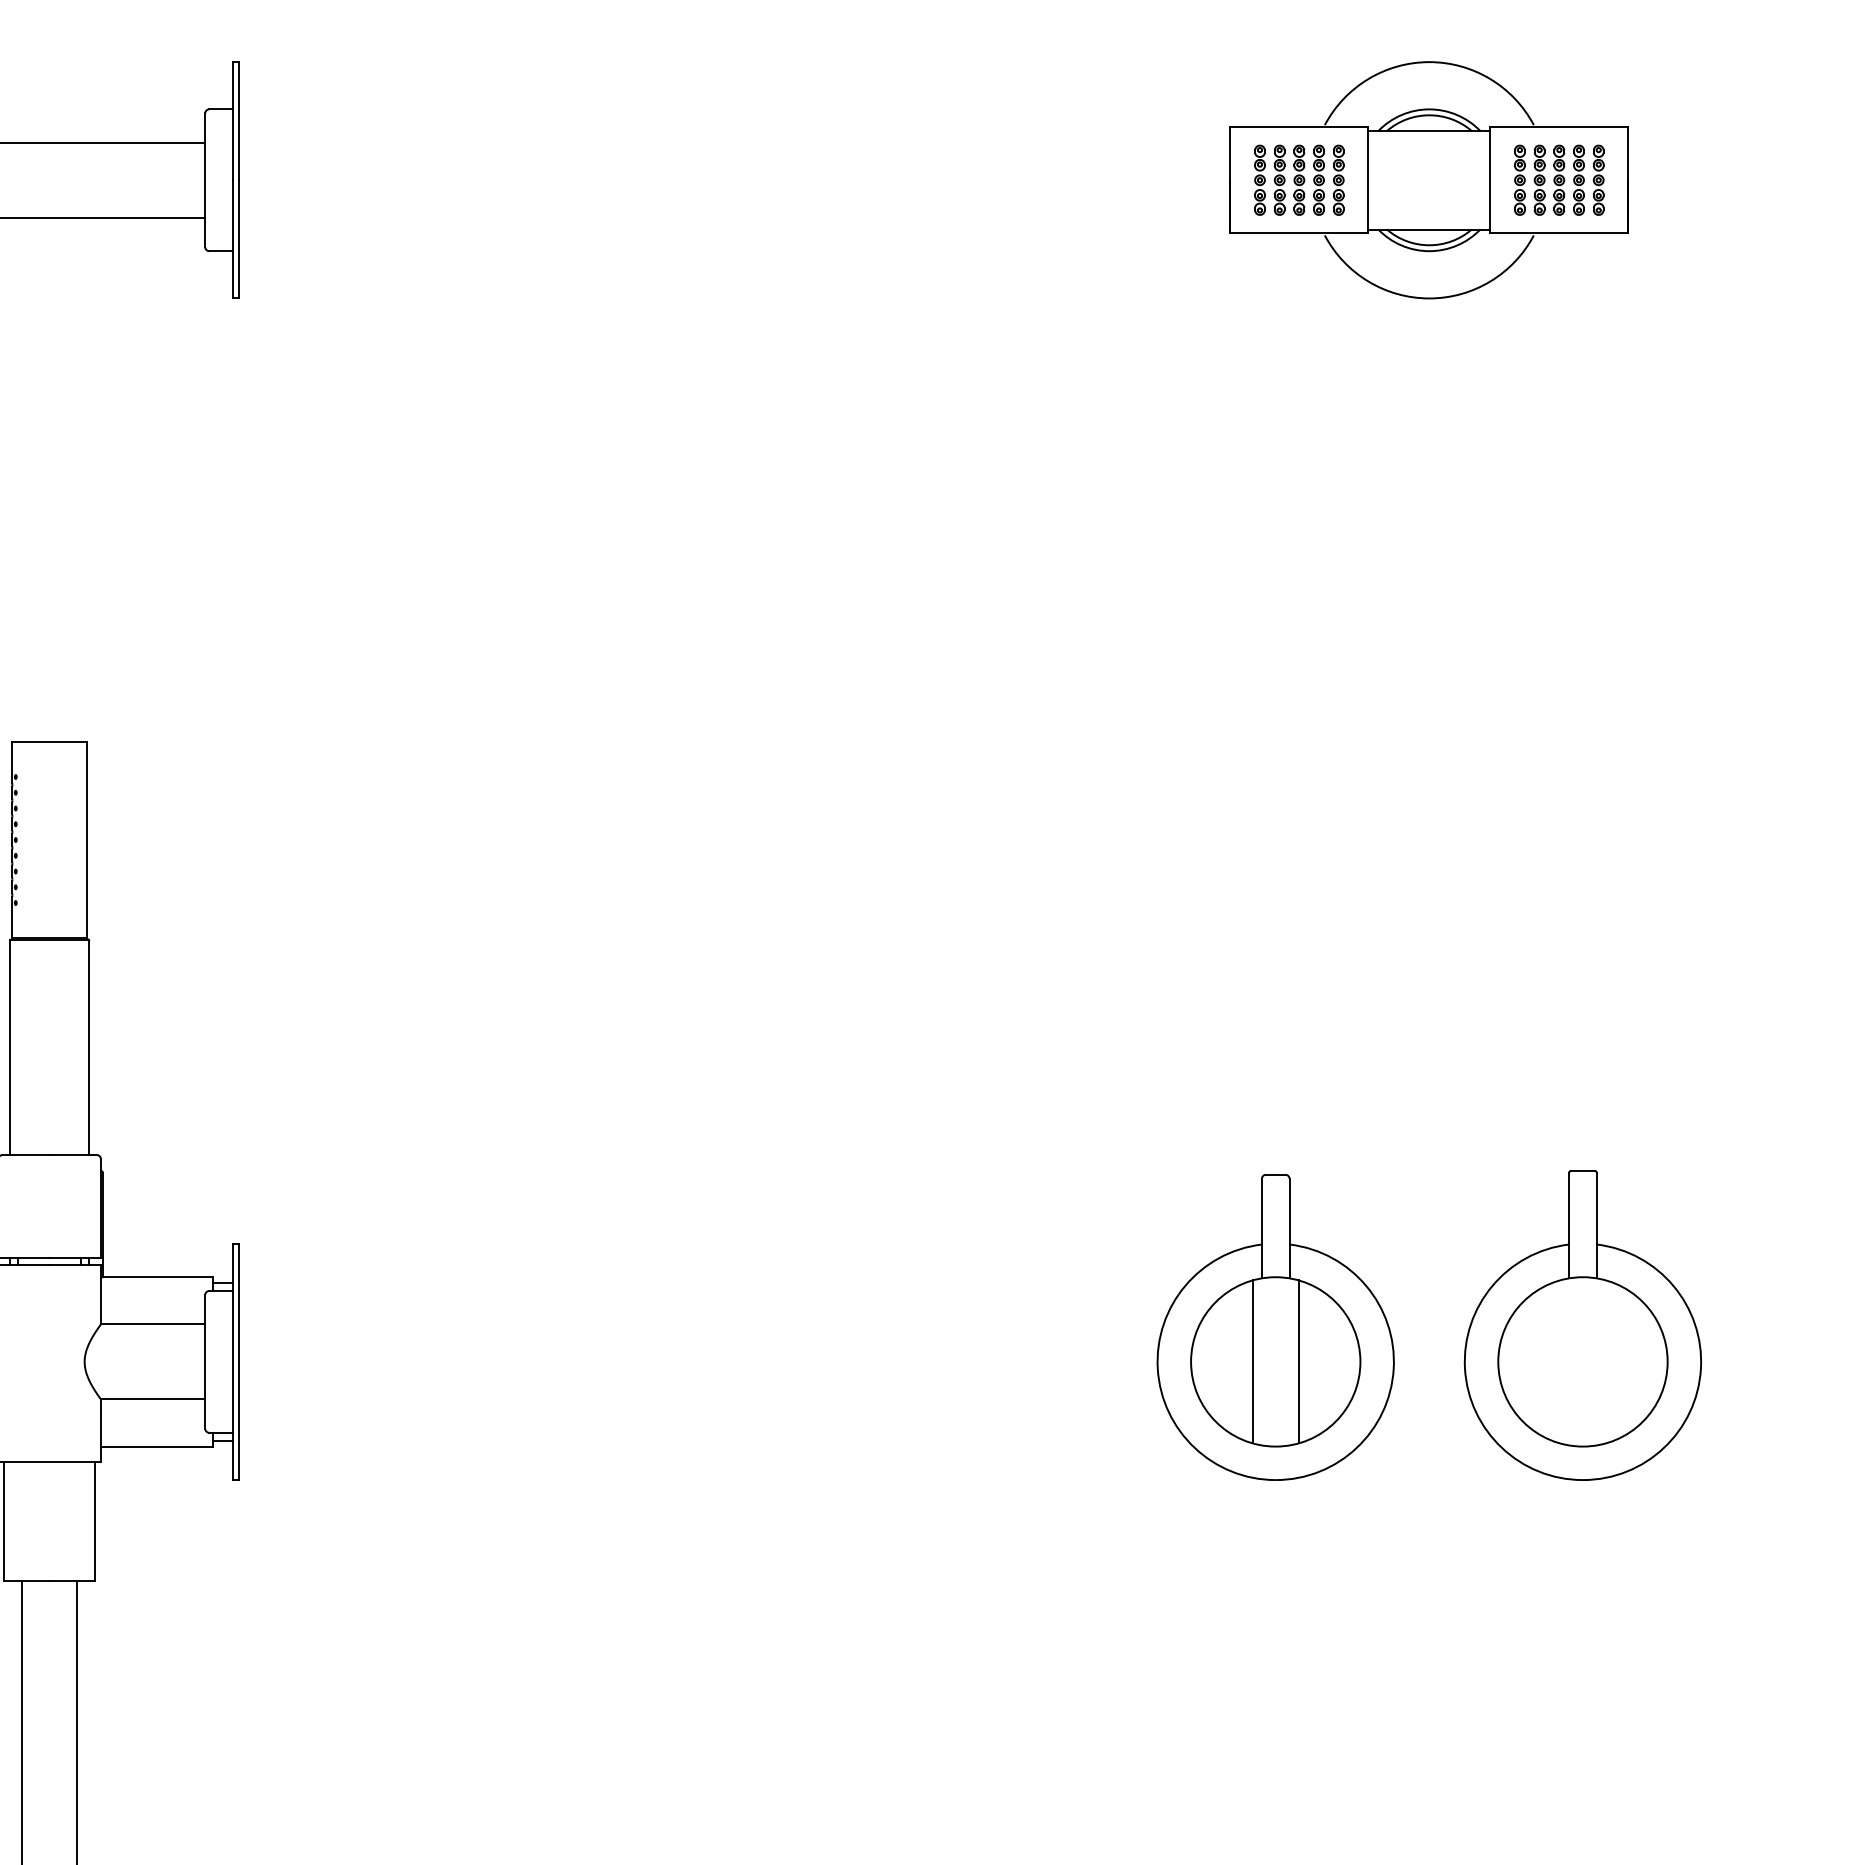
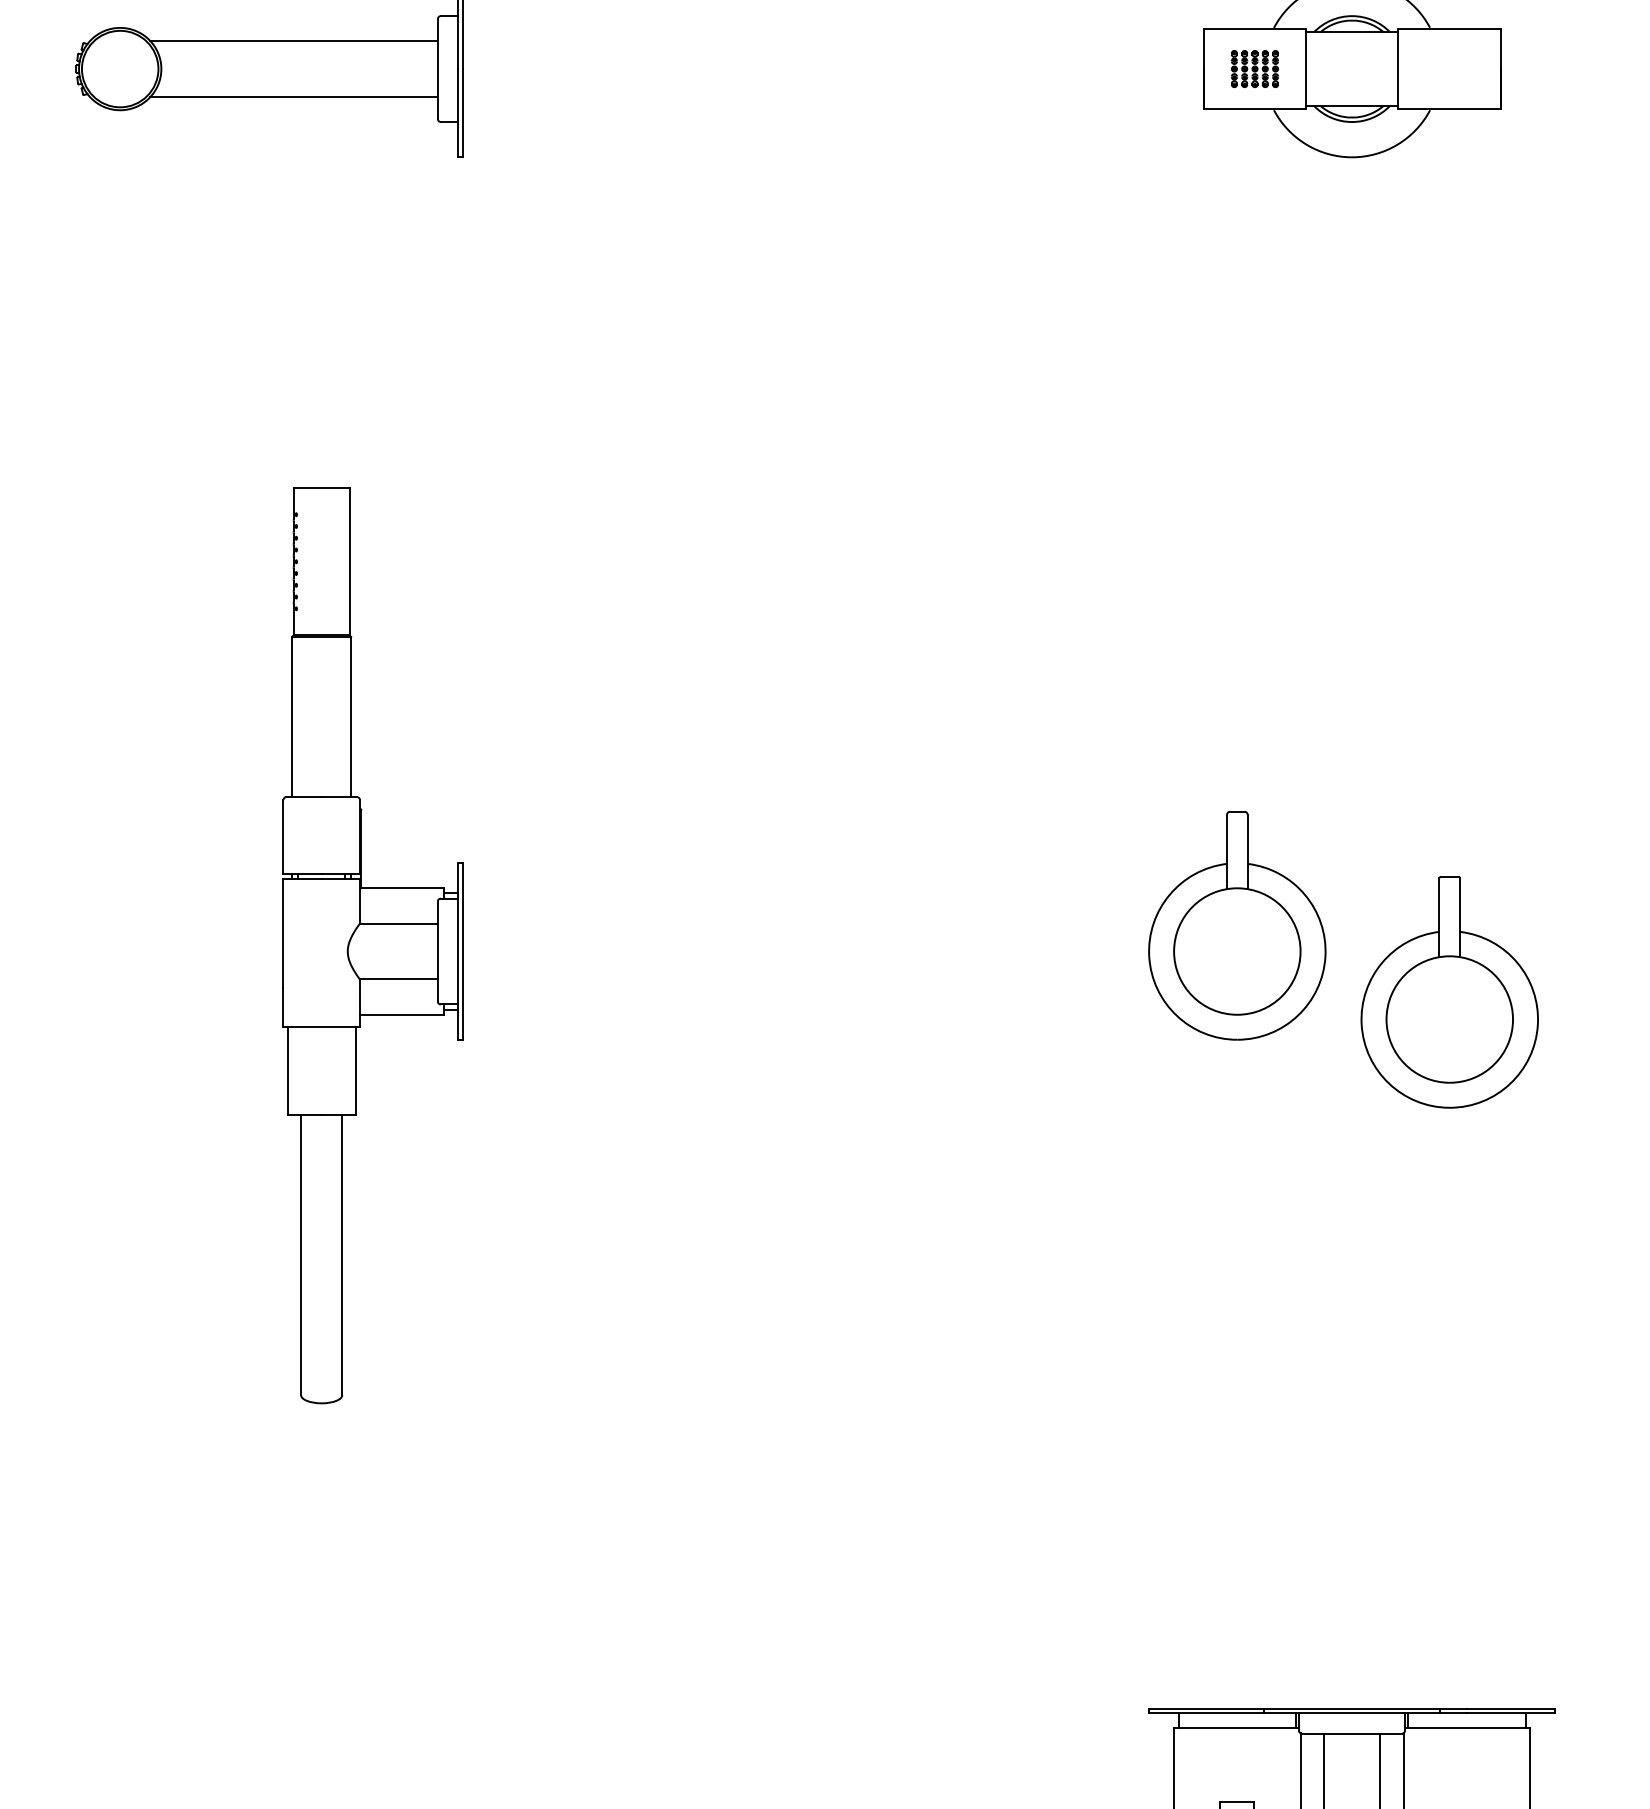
part: (1298, 179) -> (1254, 68), size x0.7
part: (1559, 179) -> (1449, 68), removed
part: (1582, 1325) -> (1449, 992), moved
line: (1253, 1361) -> (1220, 951), removed
line: (1298, 1361) -> (1254, 951), removed

